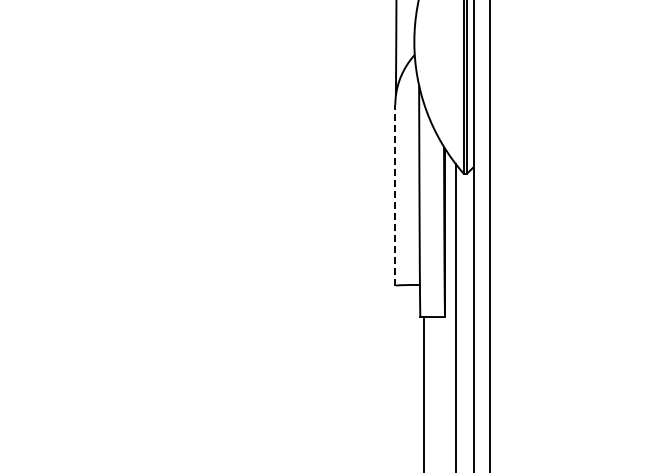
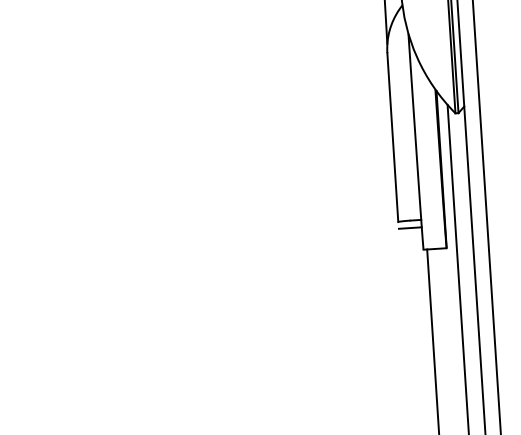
line: (395, 194) -> (392, 136), dashed -> solid
line: (407, 293) -> (410, 228), added

